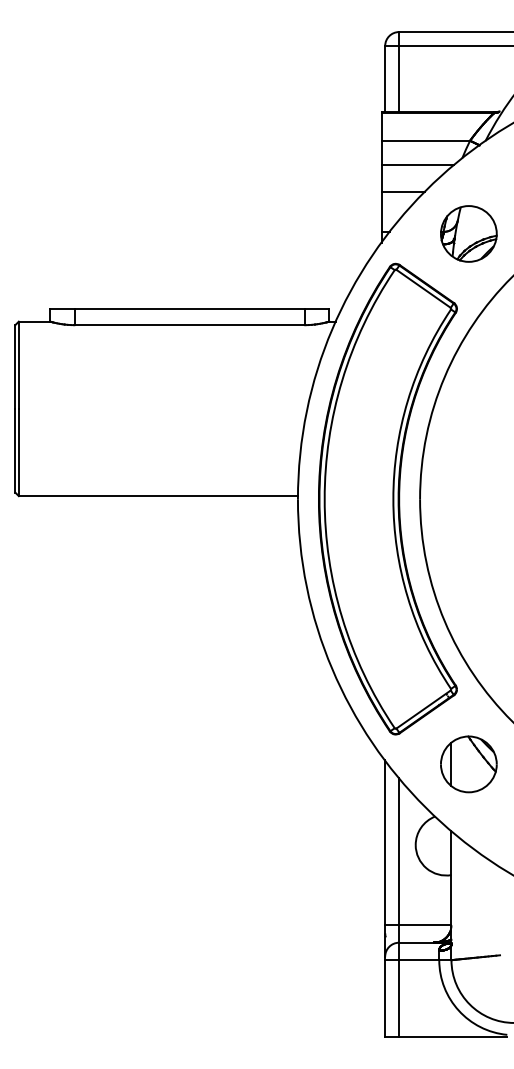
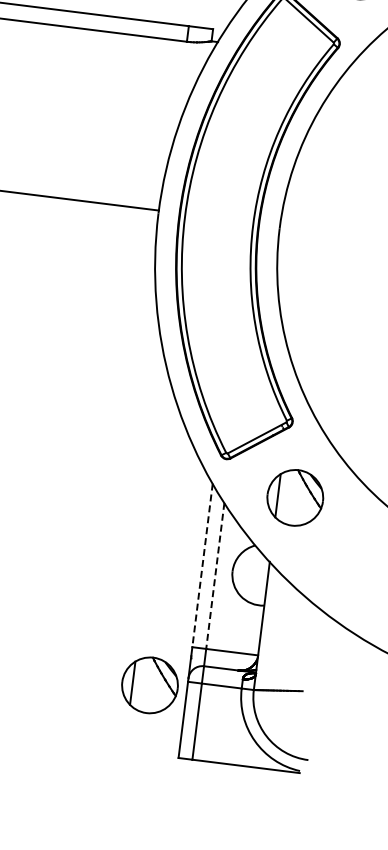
line: (385, 843) -> (202, 566), solid -> dashed
line: (399, 851) -> (215, 575), solid -> dashed
part: (347, 968) -> (149, 685), added

